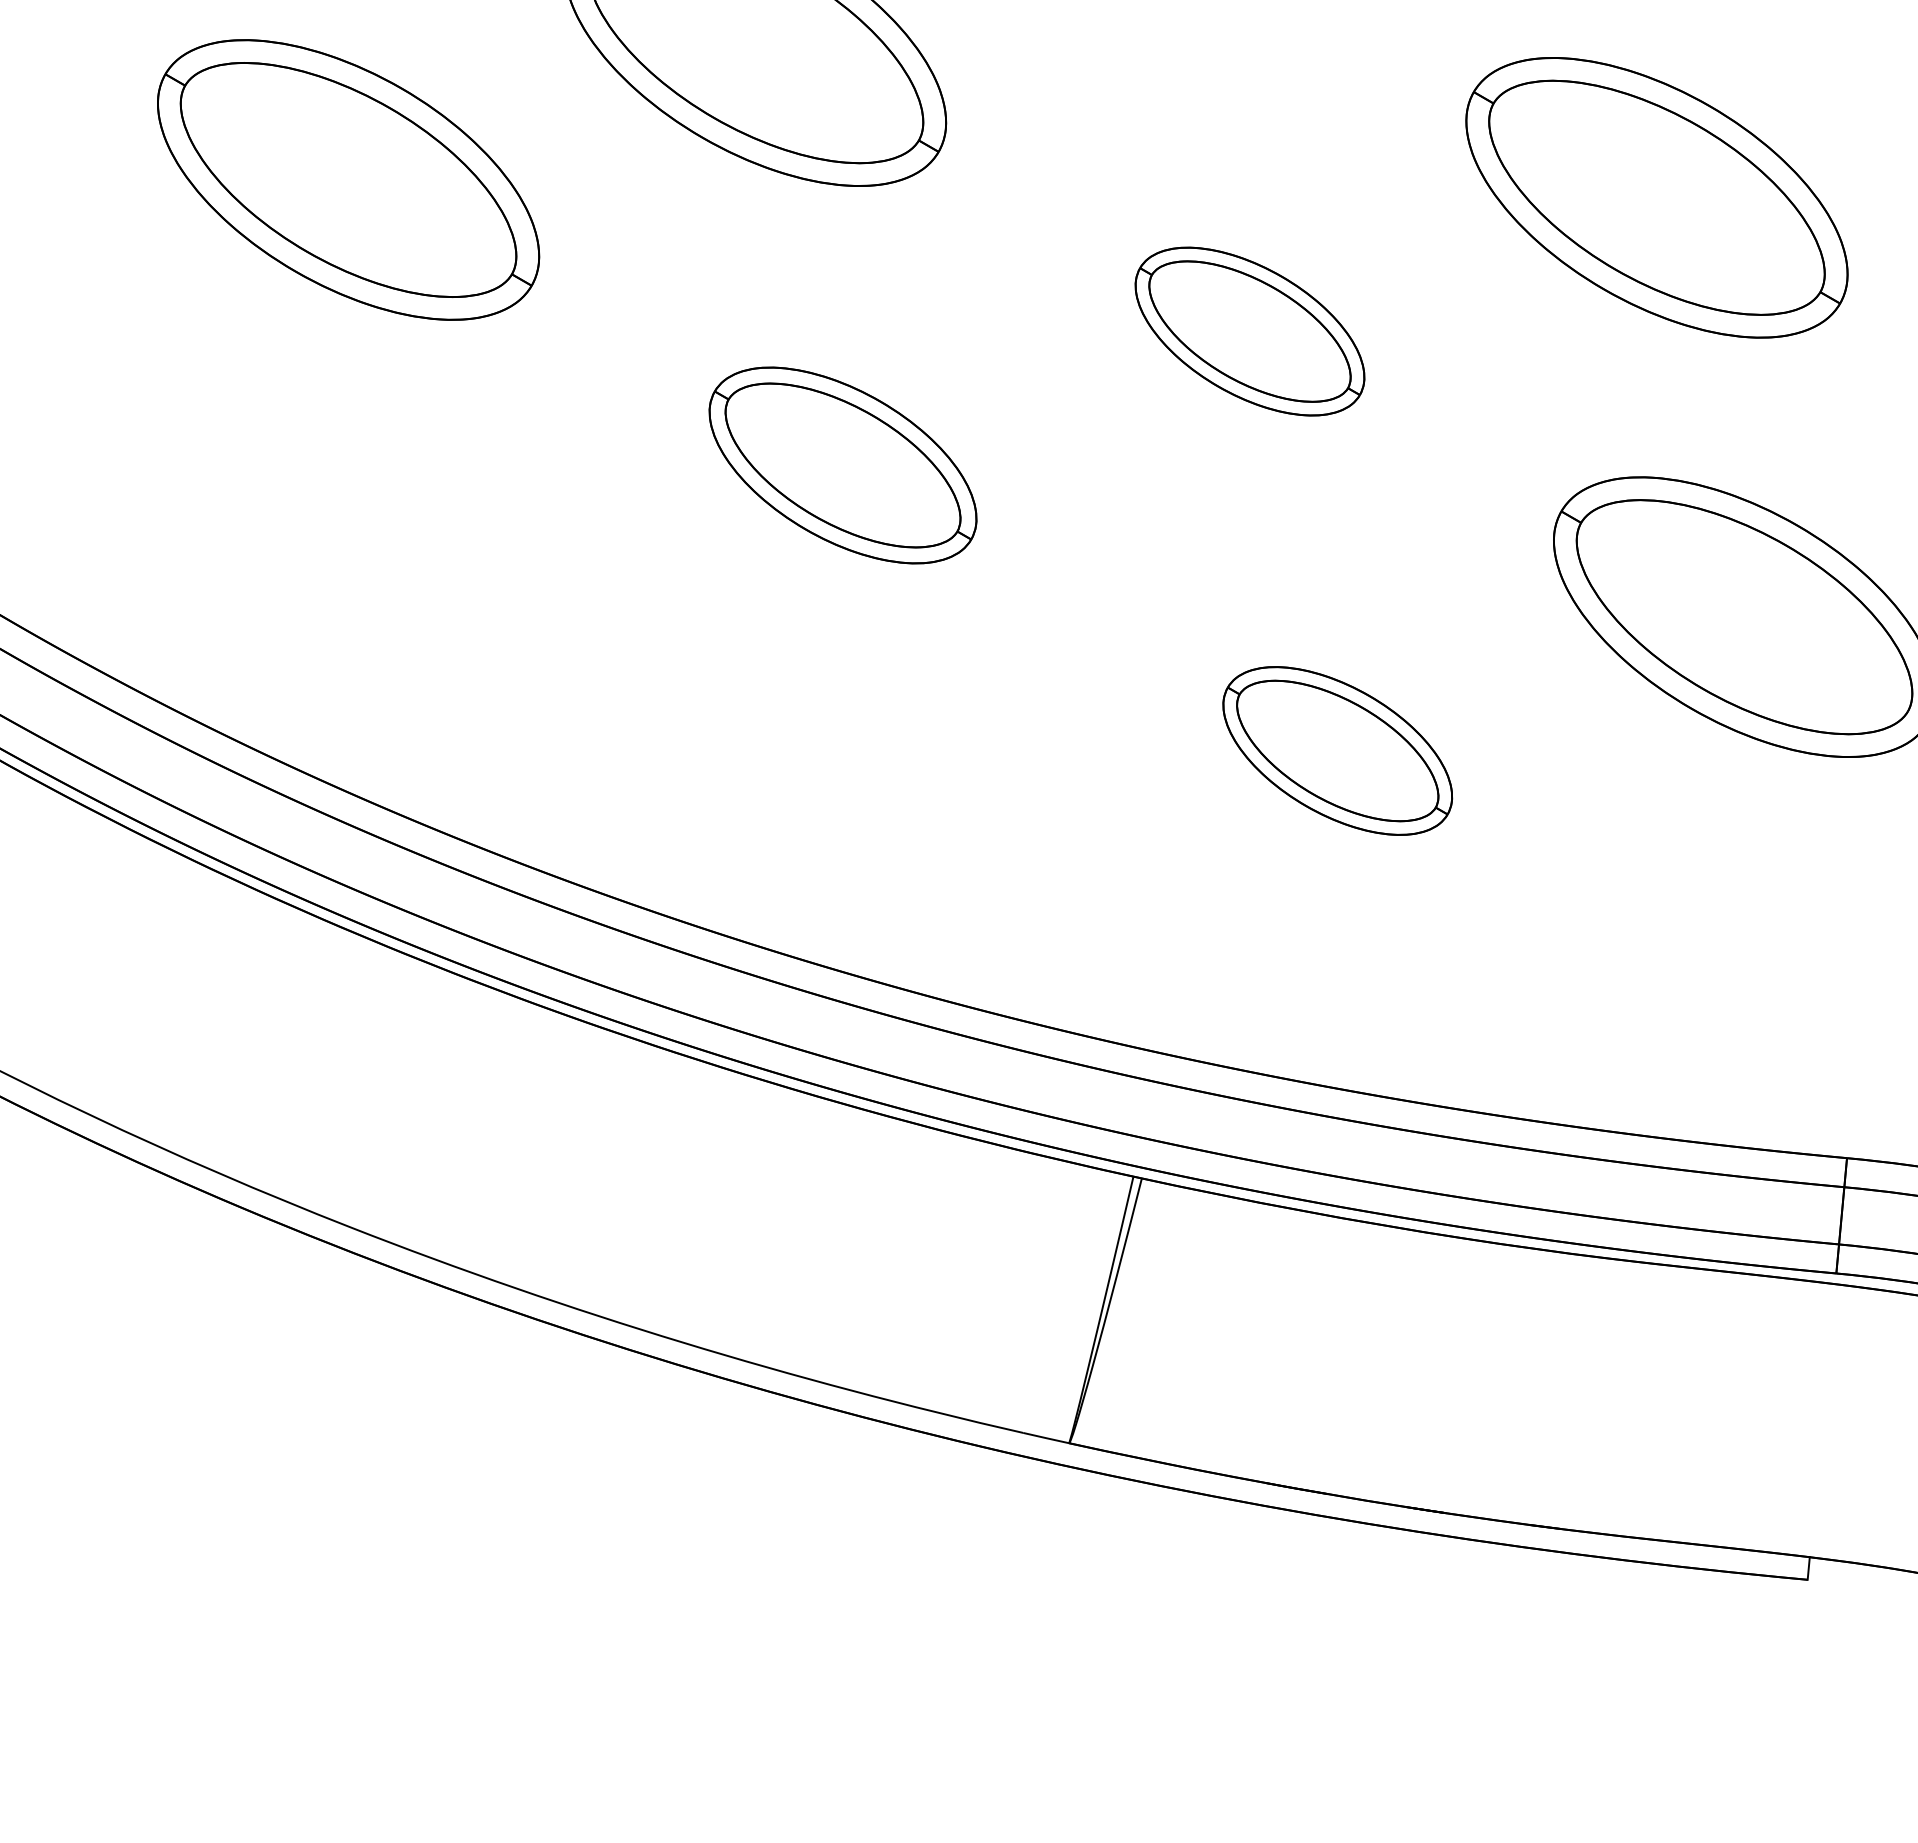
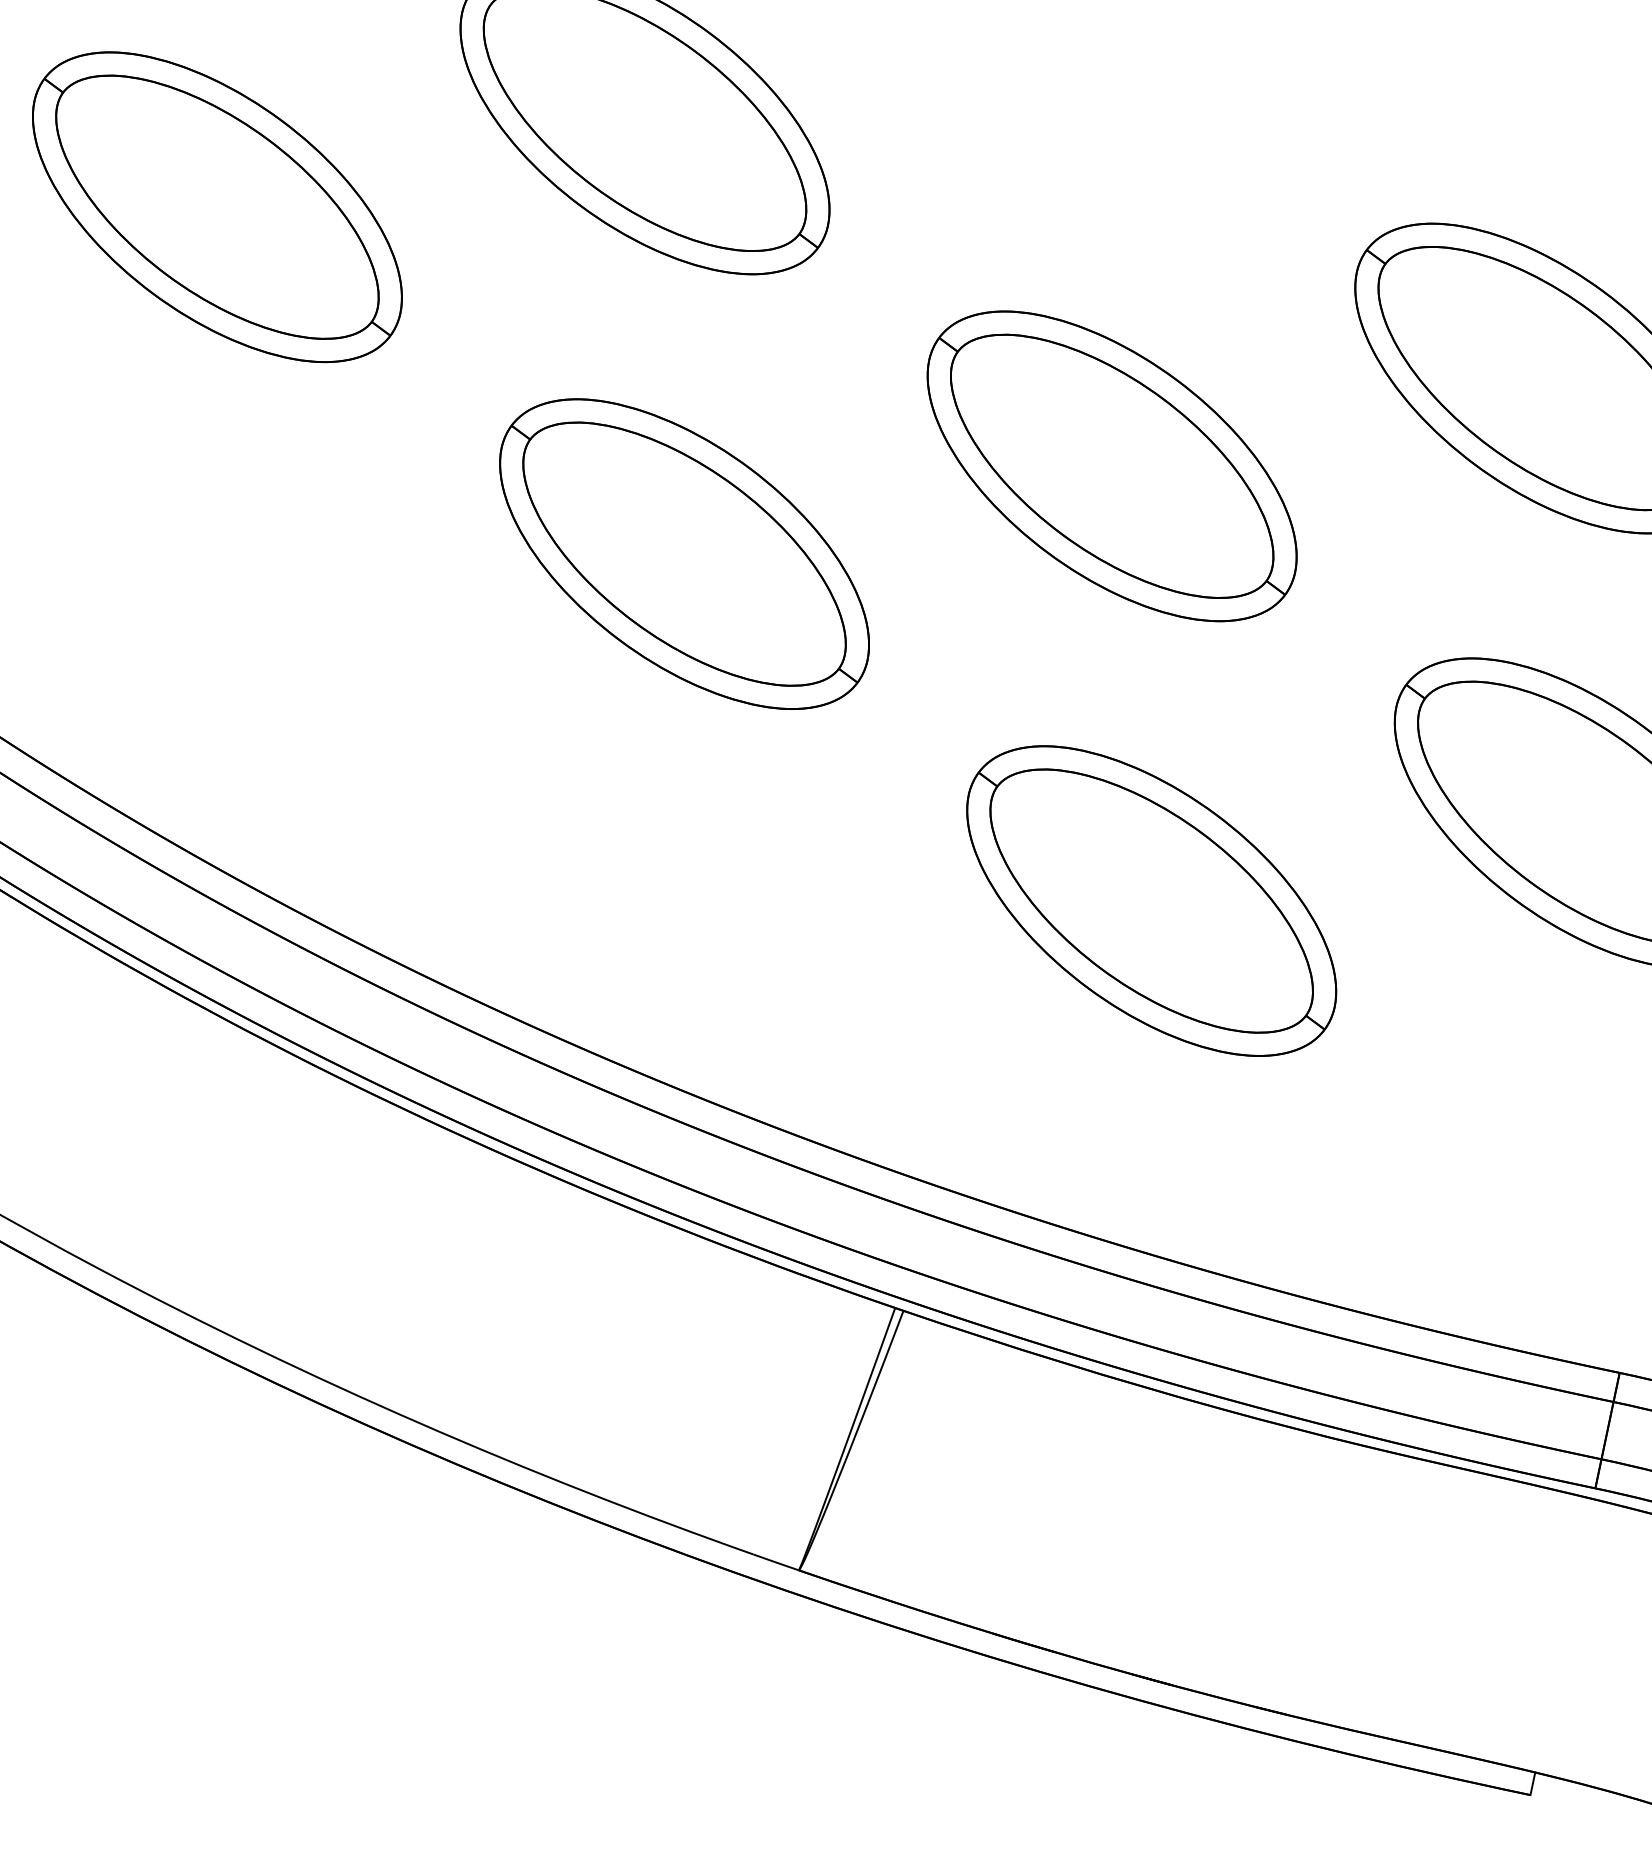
part: (1249, 331) -> (1111, 466), size x1.67
part: (842, 465) -> (683, 554), size x1.43
part: (1337, 750) -> (1151, 900), size x1.67

